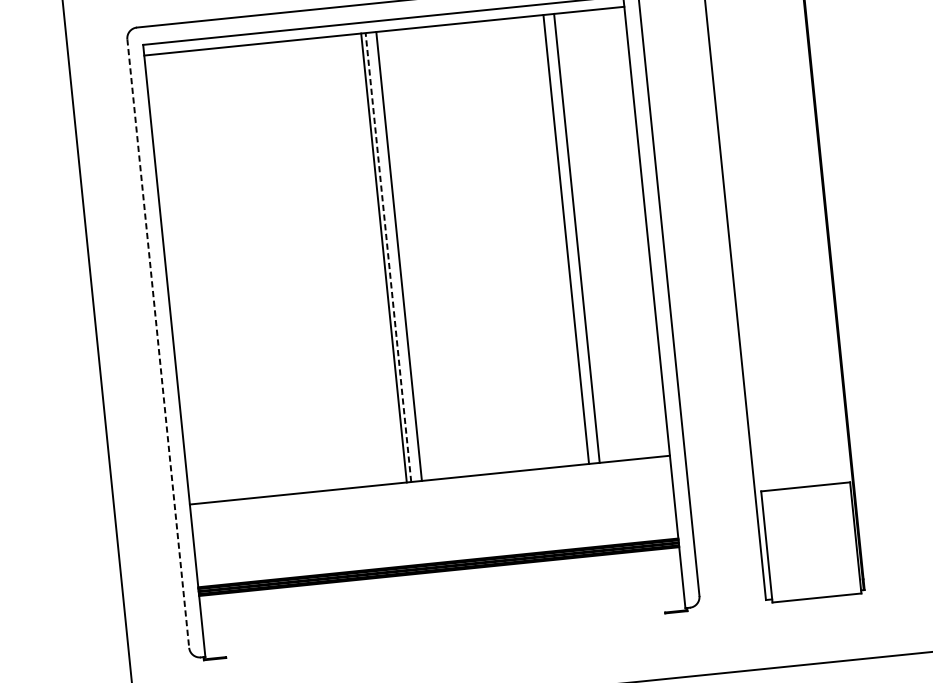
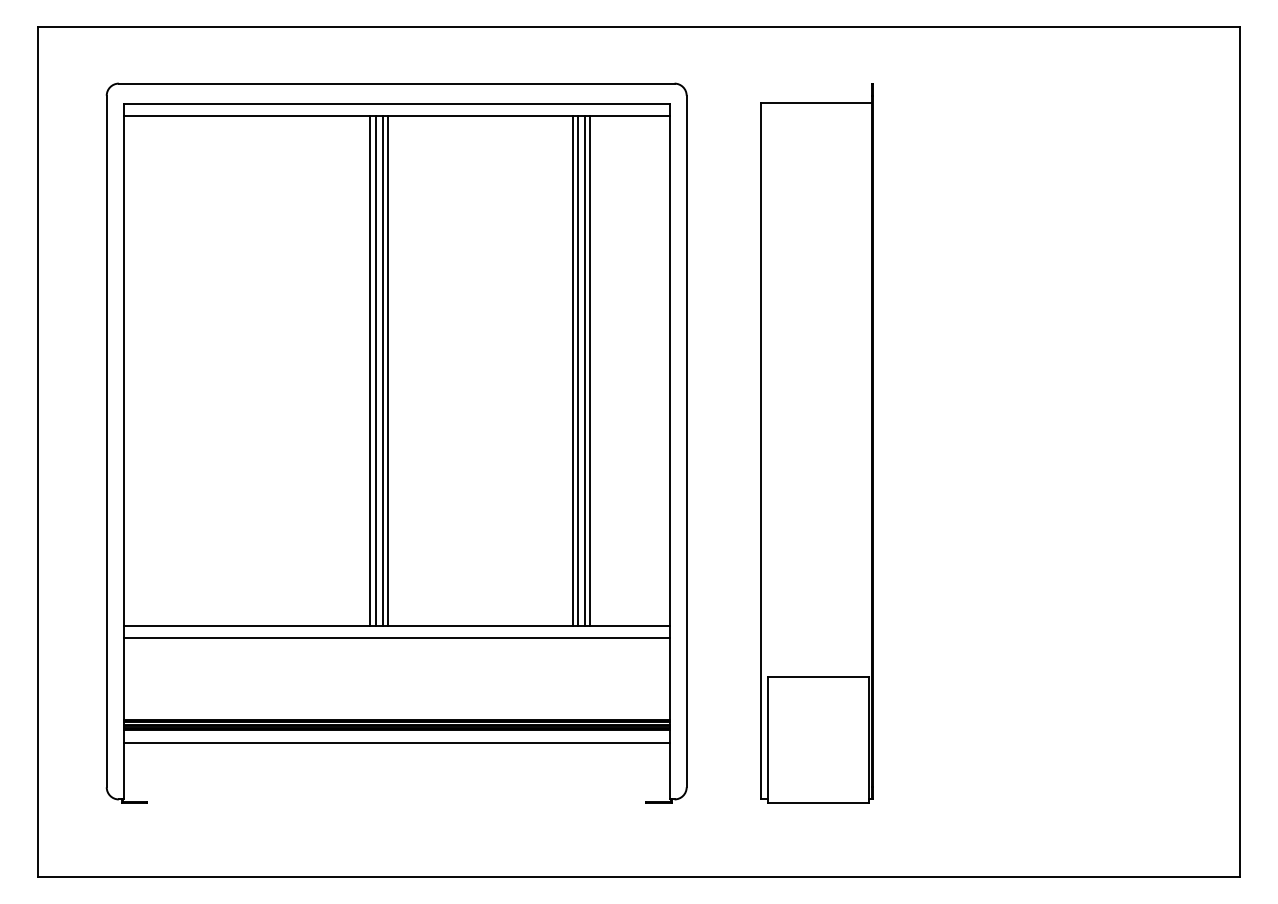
line: (572, 238) -> (584, 370), added
line: (561, 239) -> (572, 370), added
line: (394, 256) -> (382, 370), added
line: (388, 257) -> (375, 370), dashed -> solid
line: (158, 343) -> (106, 441), dashed -> solid
line: (430, 490) -> (396, 638), added
line: (440, 583) -> (396, 743), added

